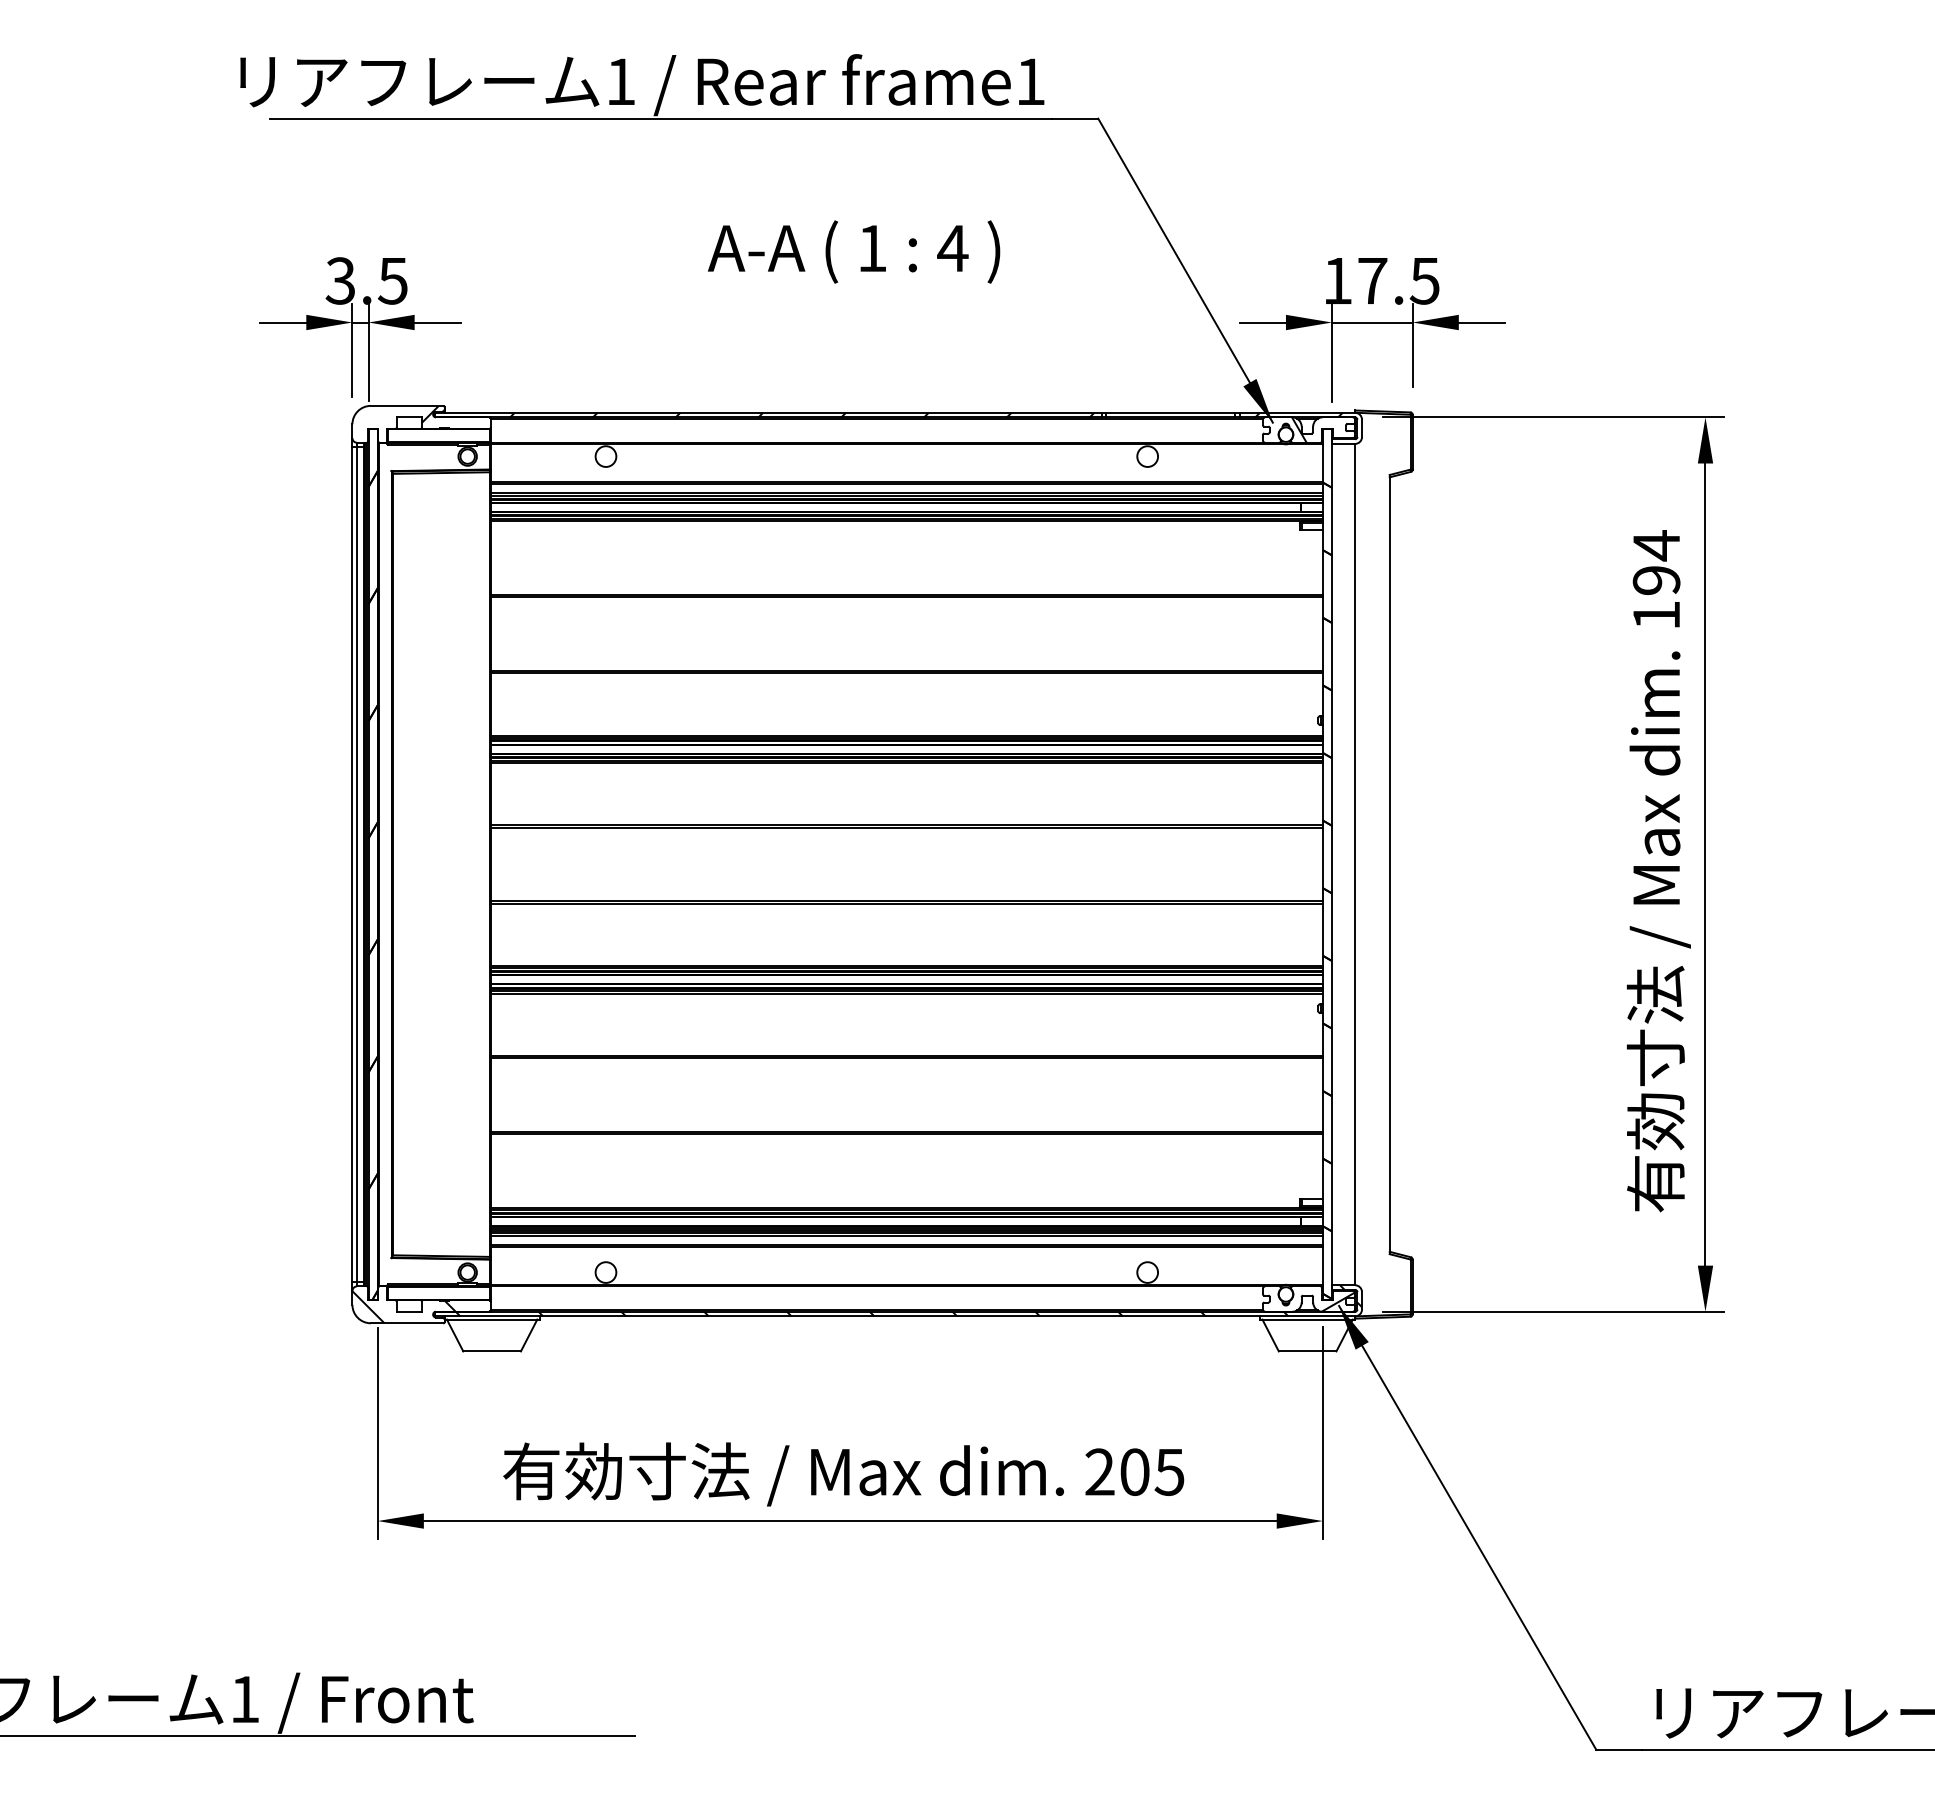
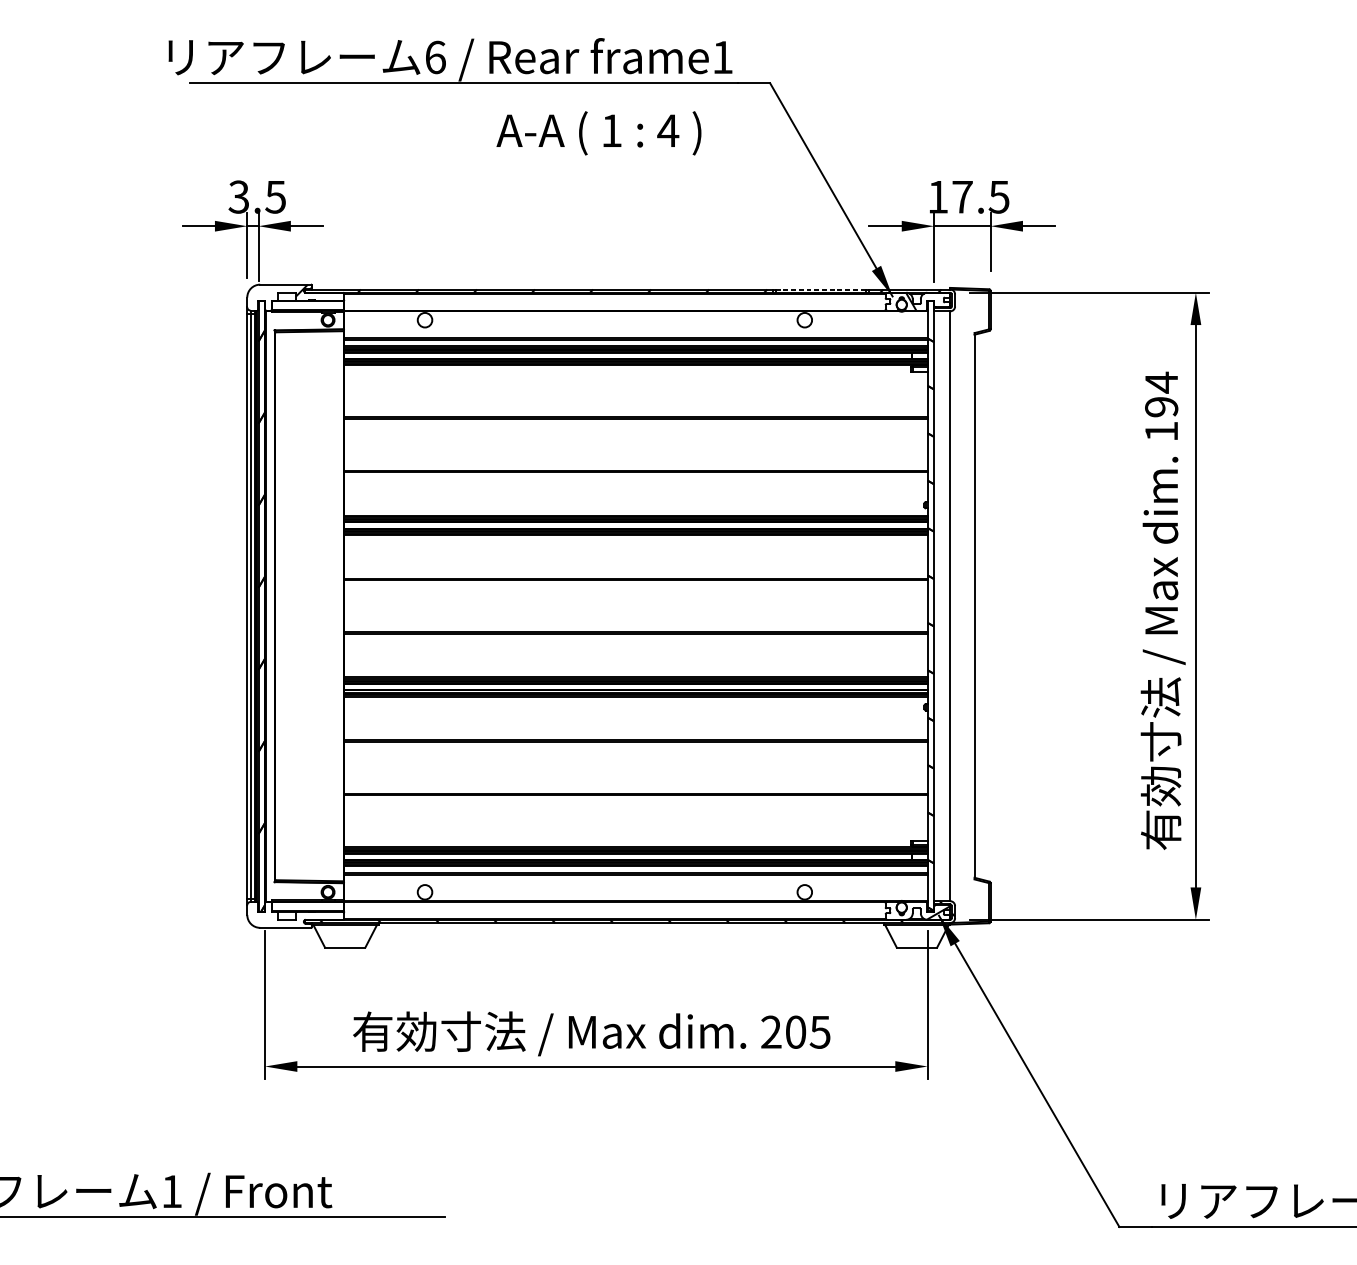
text: (621, 81) -> (435, 57), 1 -> 6
text: (854, 251) -> (599, 132), moved
line: (1170, 412) -> (820, 289), solid -> dashed
hatch: (403, 1307) -> (283, 916), removed

